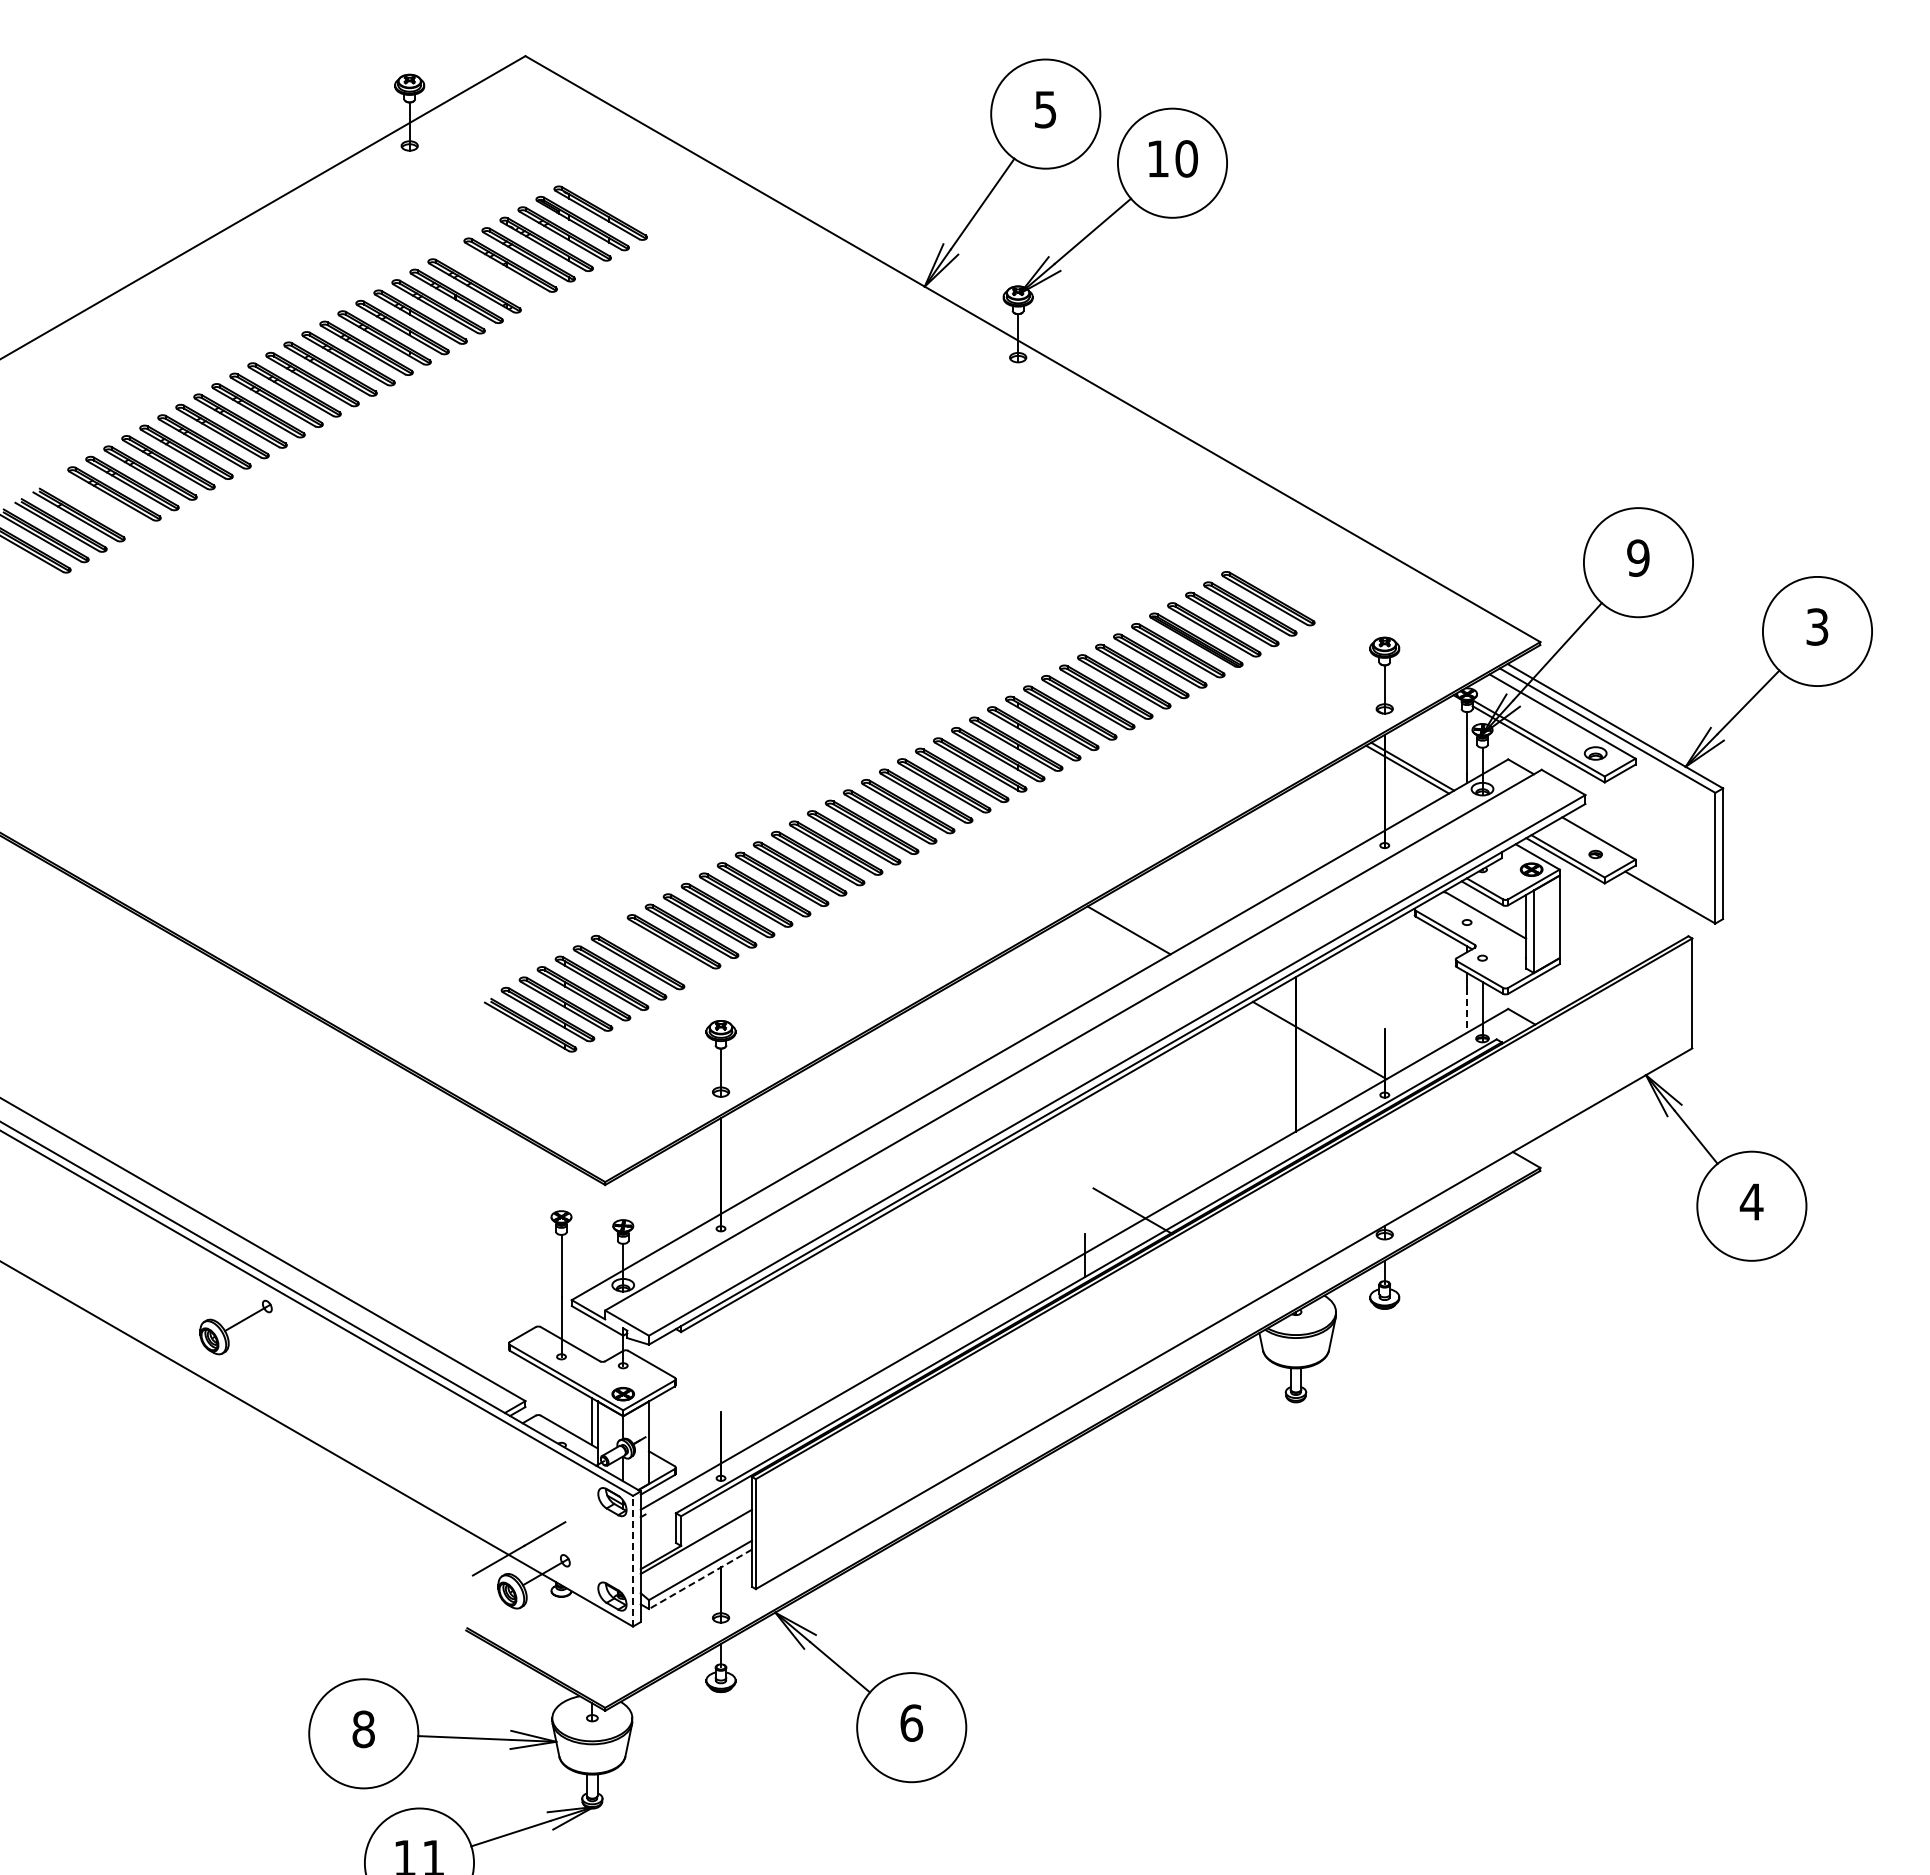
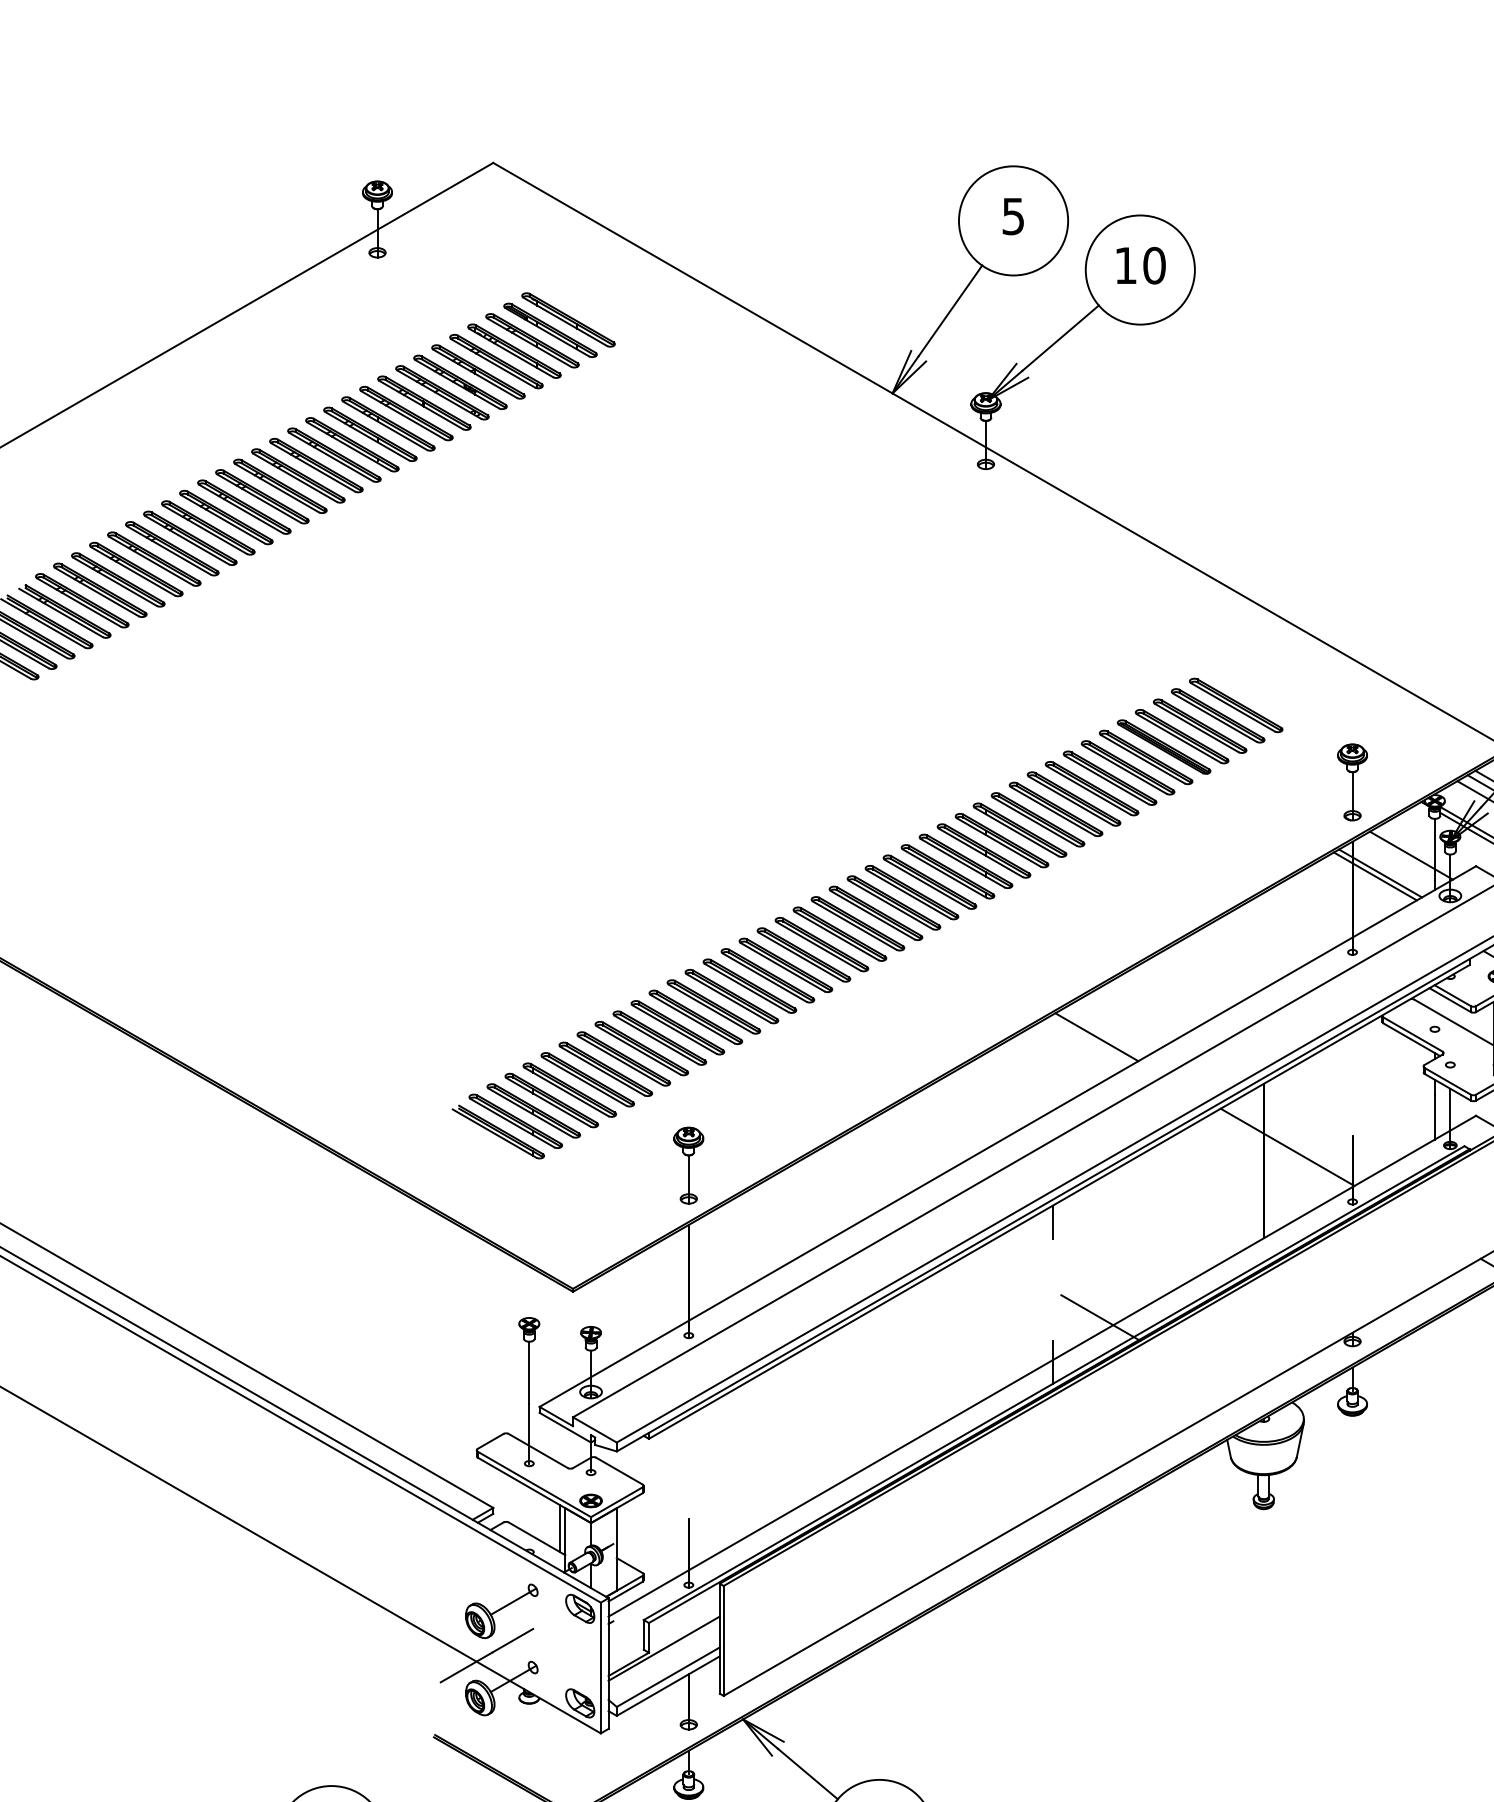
part: (492, 275) -> (460, 382), added
part: (96, 504) -> (64, 611), added
line: (1443, 748) -> (1411, 855), added
part: (655, 951) -> (623, 1058), added
line: (1467, 1010) -> (1435, 1117), dashed -> solid
line: (1084, 1115) -> (1052, 1222), added
part: (235, 1327) -> (501, 1611), moved
line: (633, 1560) -> (601, 1667), dashed -> solid
line: (700, 1579) -> (668, 1686), dashed -> solid

